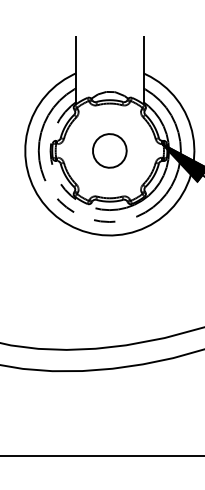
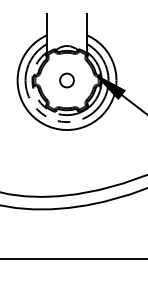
part: (108, 150) -> (66, 80), size x0.7

